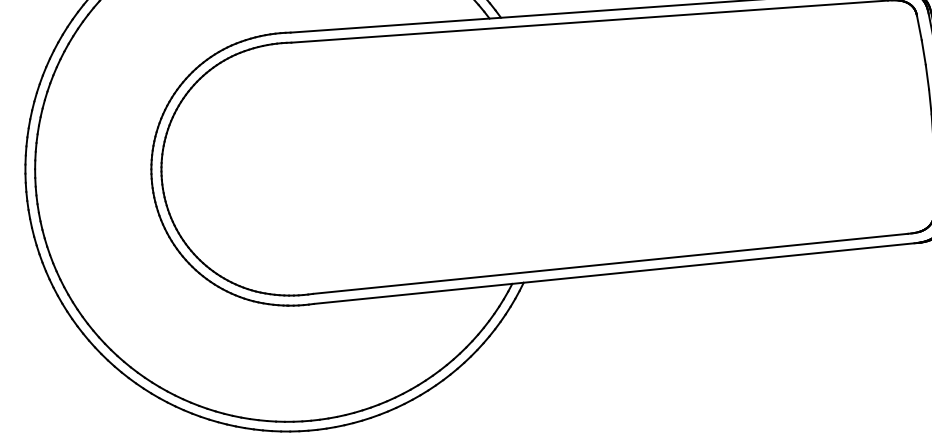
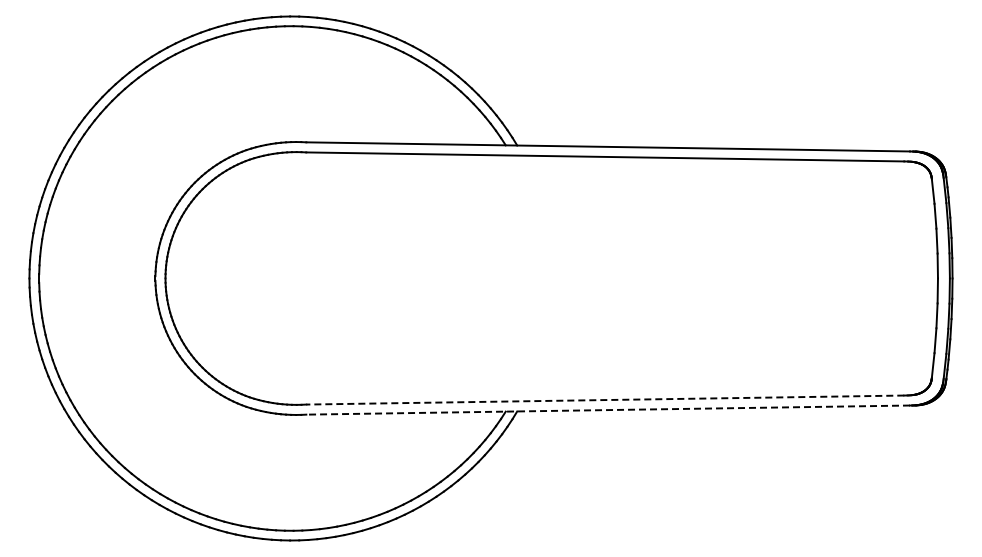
line: (609, 264) -> (604, 400), solid -> dashed
line: (614, 273) -> (608, 410), solid -> dashed

